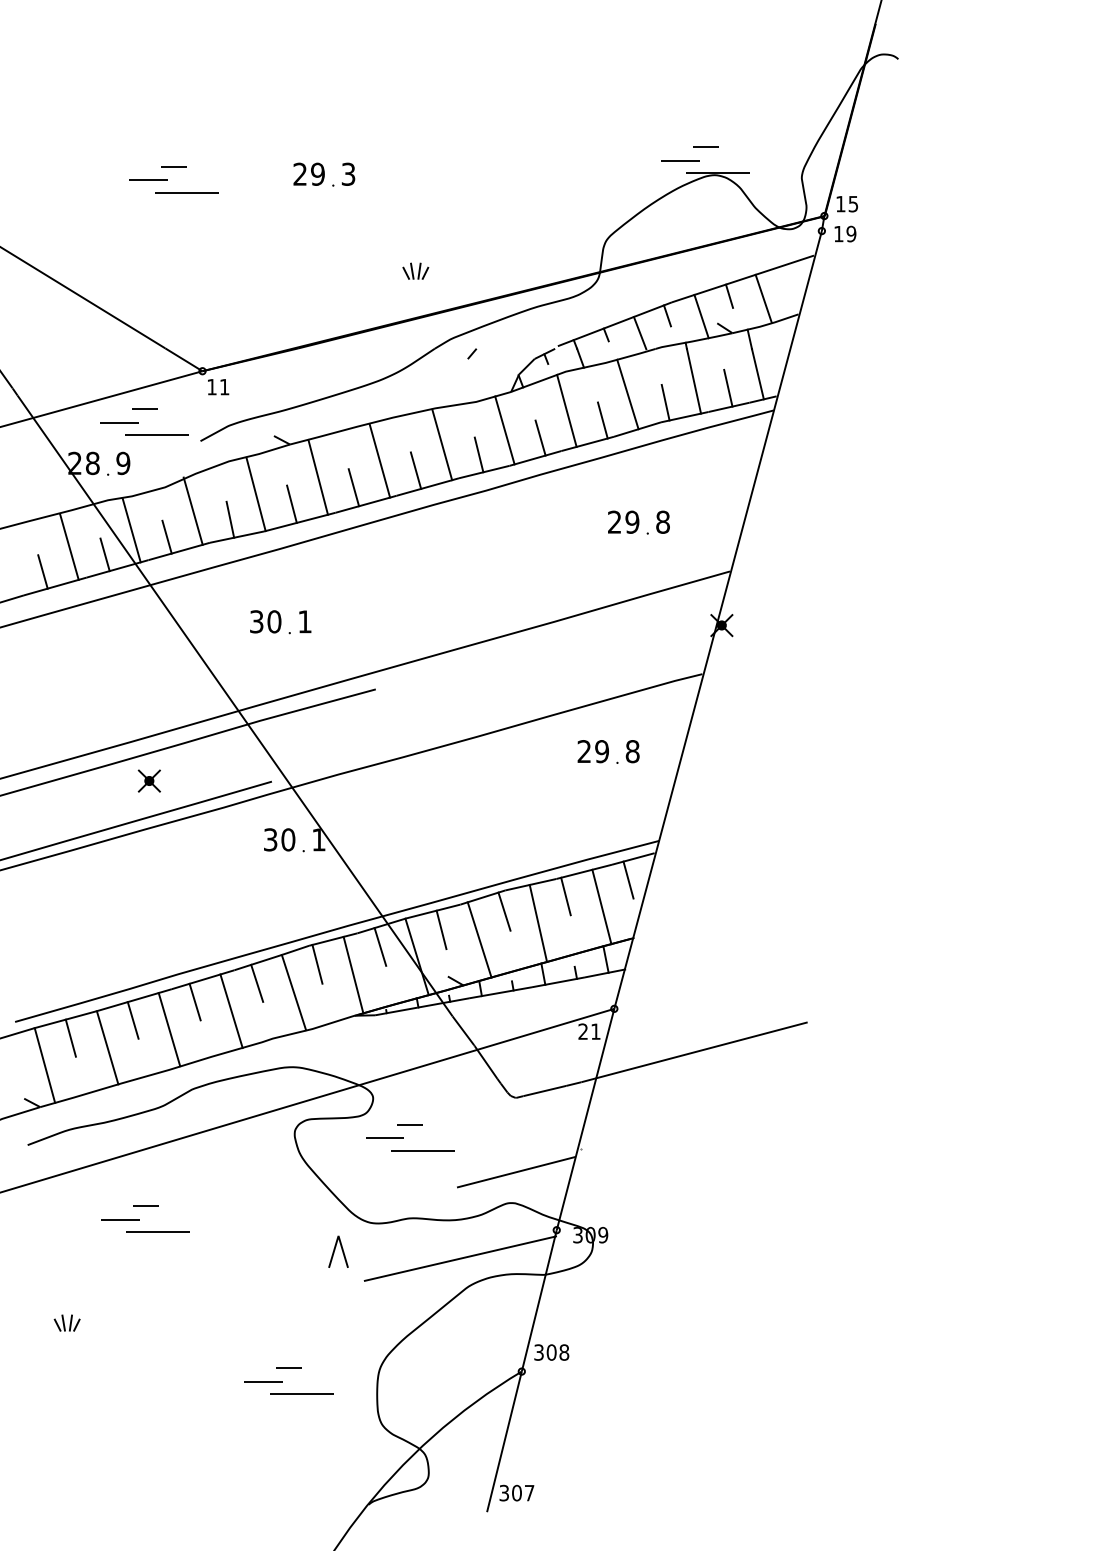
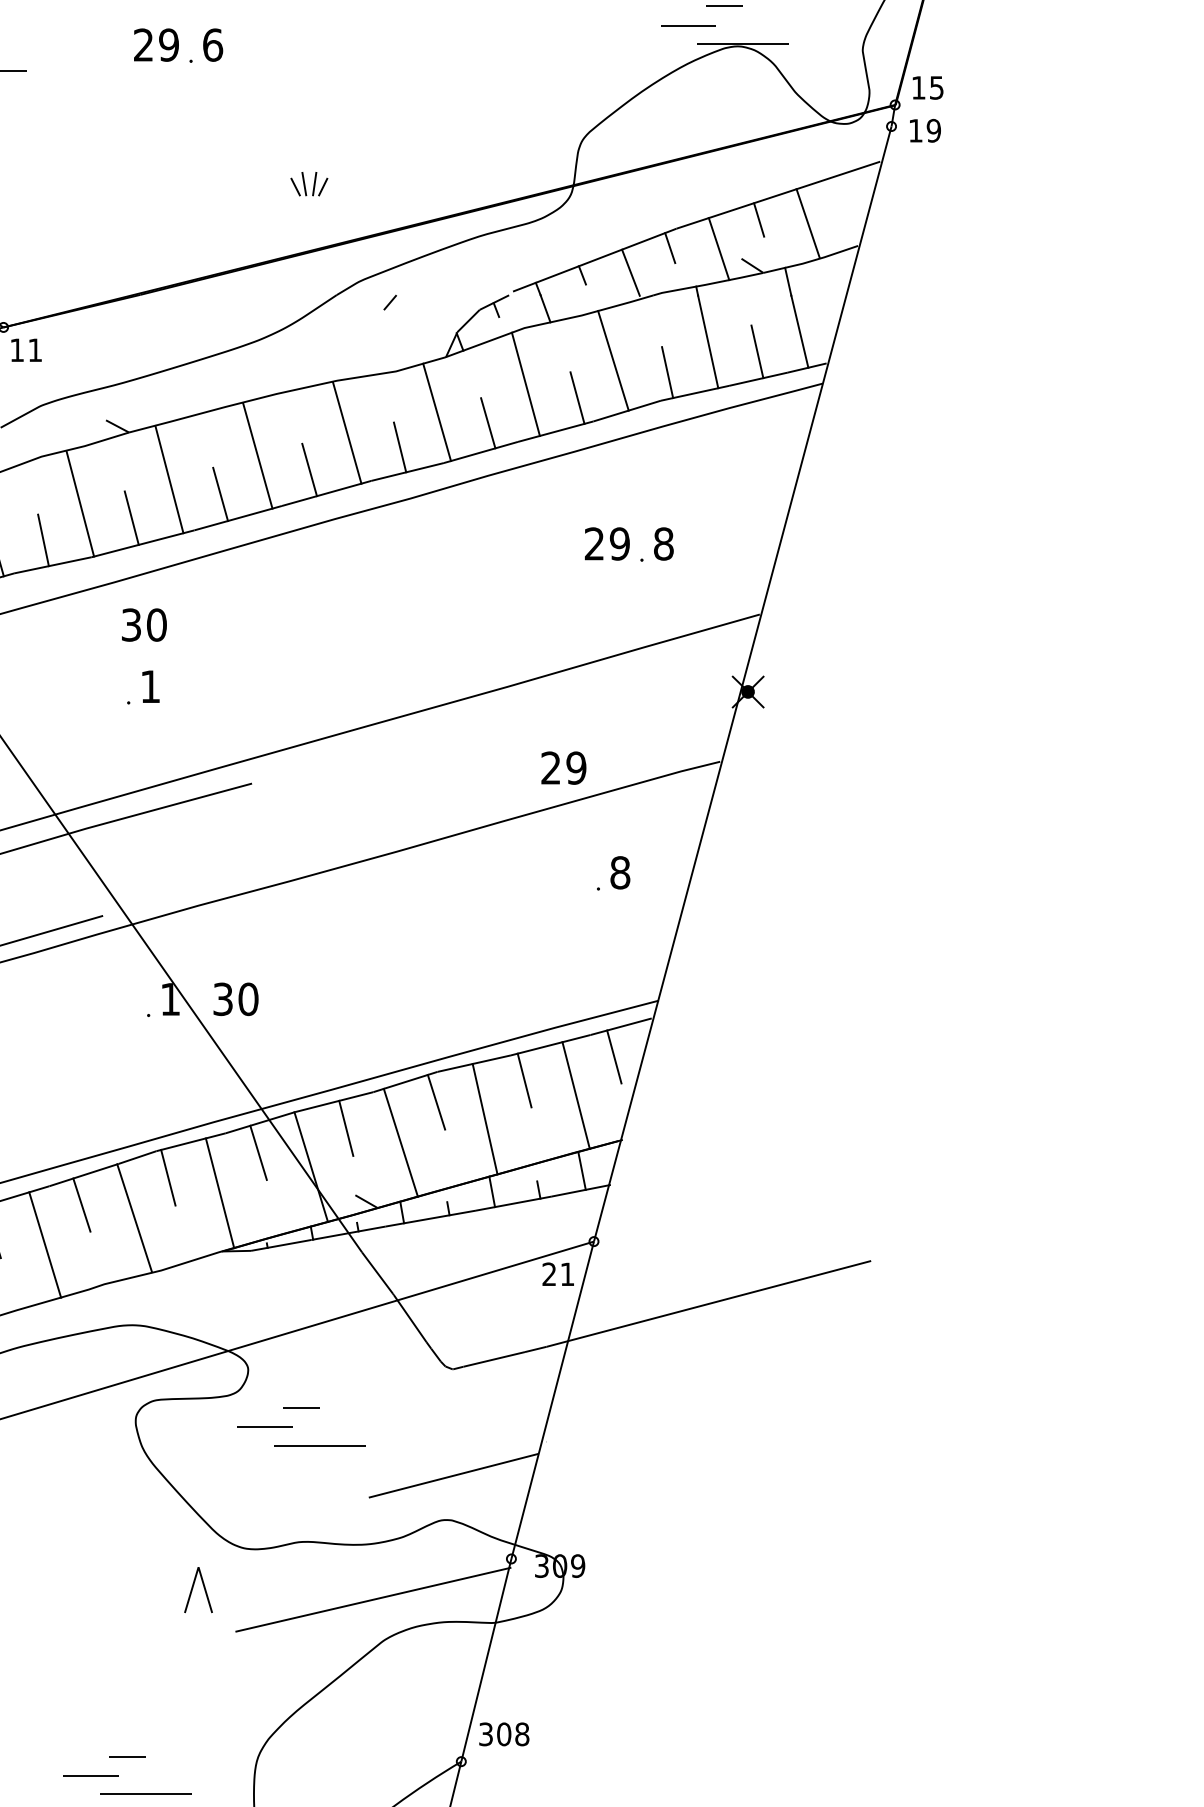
text: (348, 173) -> (212, 43), 3 -> 6
text: (265, 621) -> (144, 624), moved
text: (592, 751) -> (562, 767), moved
text: (279, 839) -> (235, 998), moved

